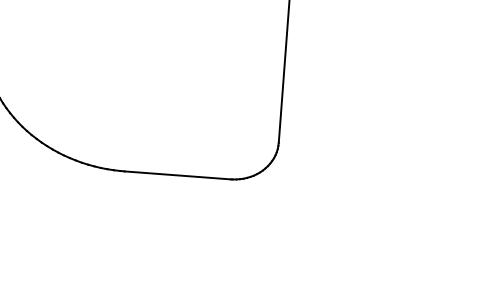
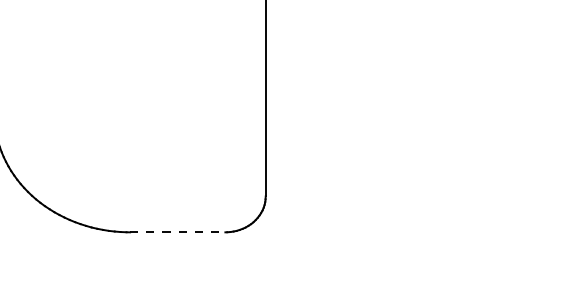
line: (177, 175) -> (177, 232), solid -> dashed

